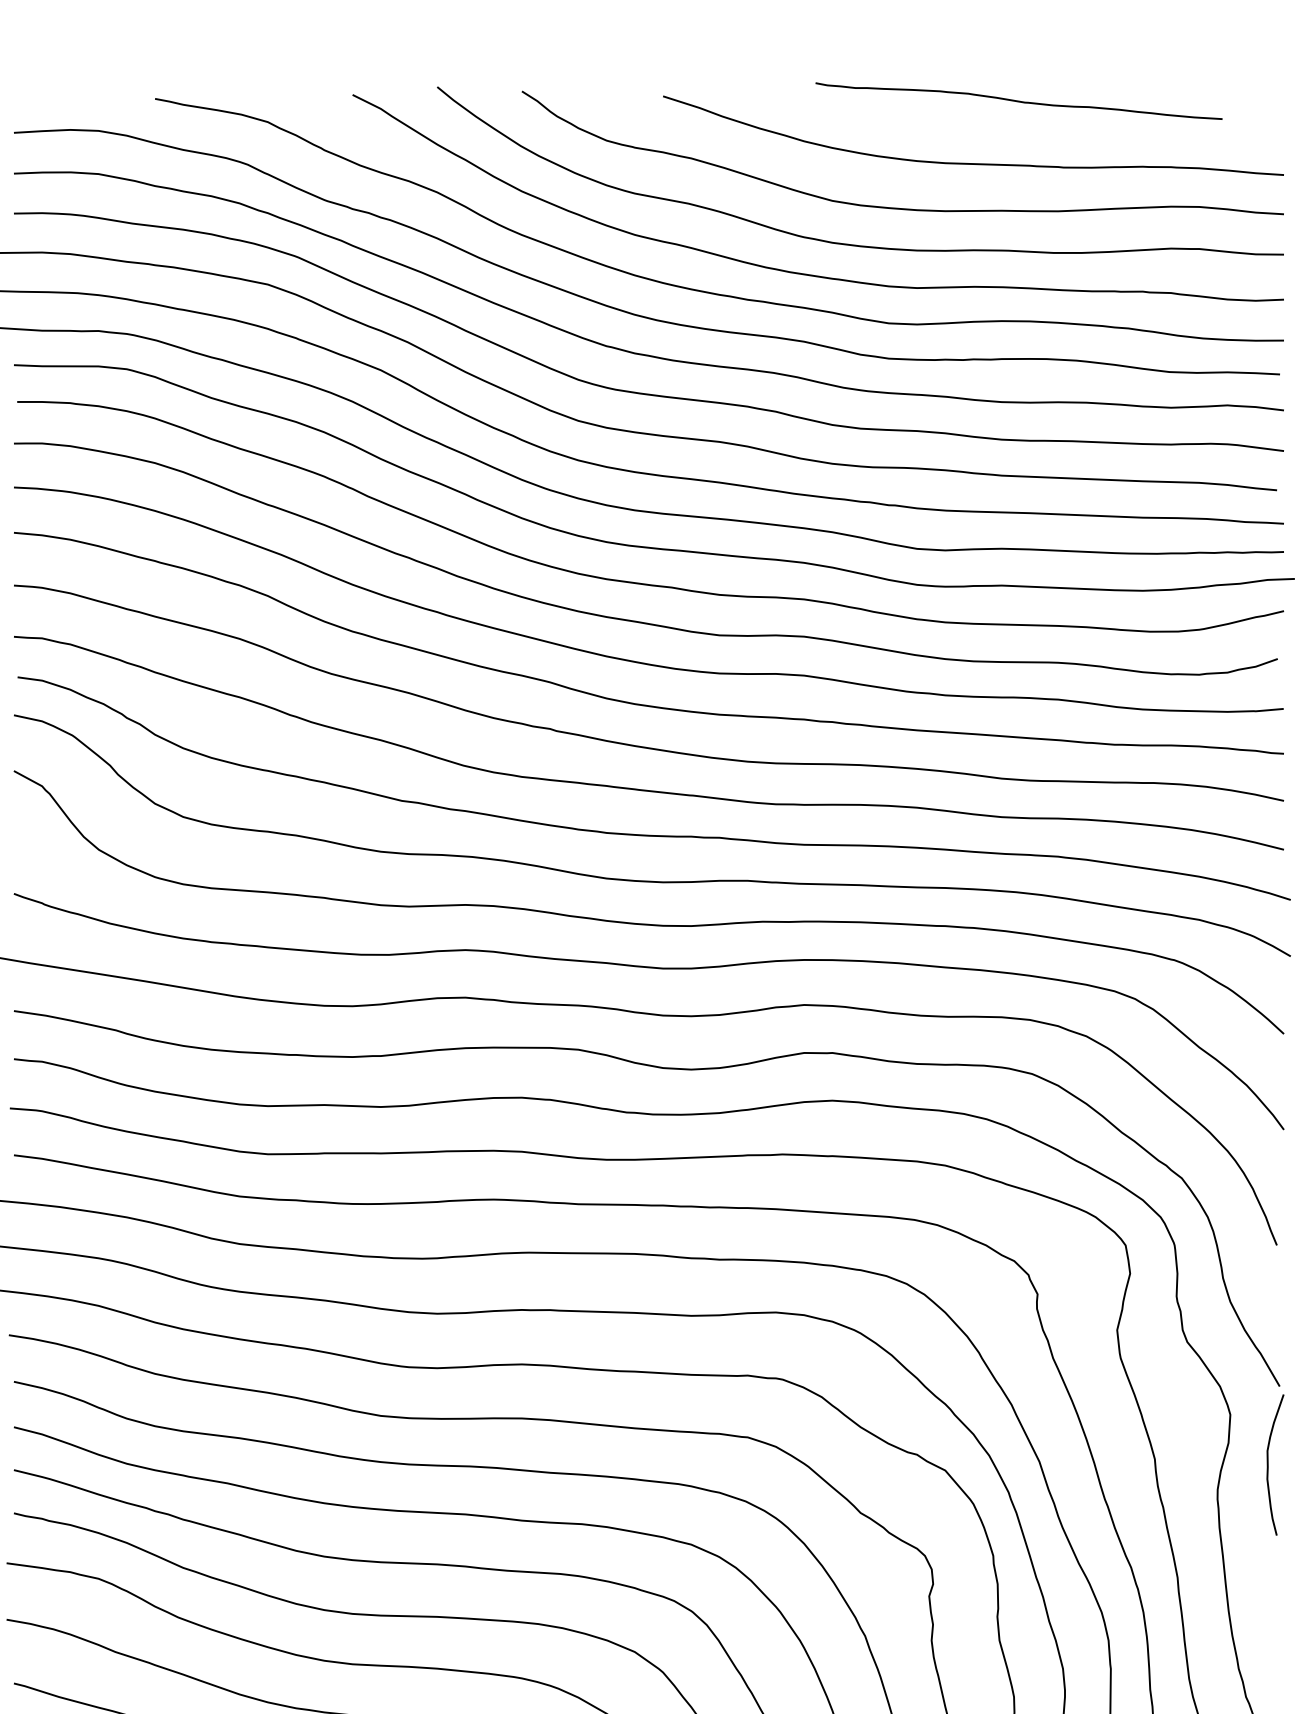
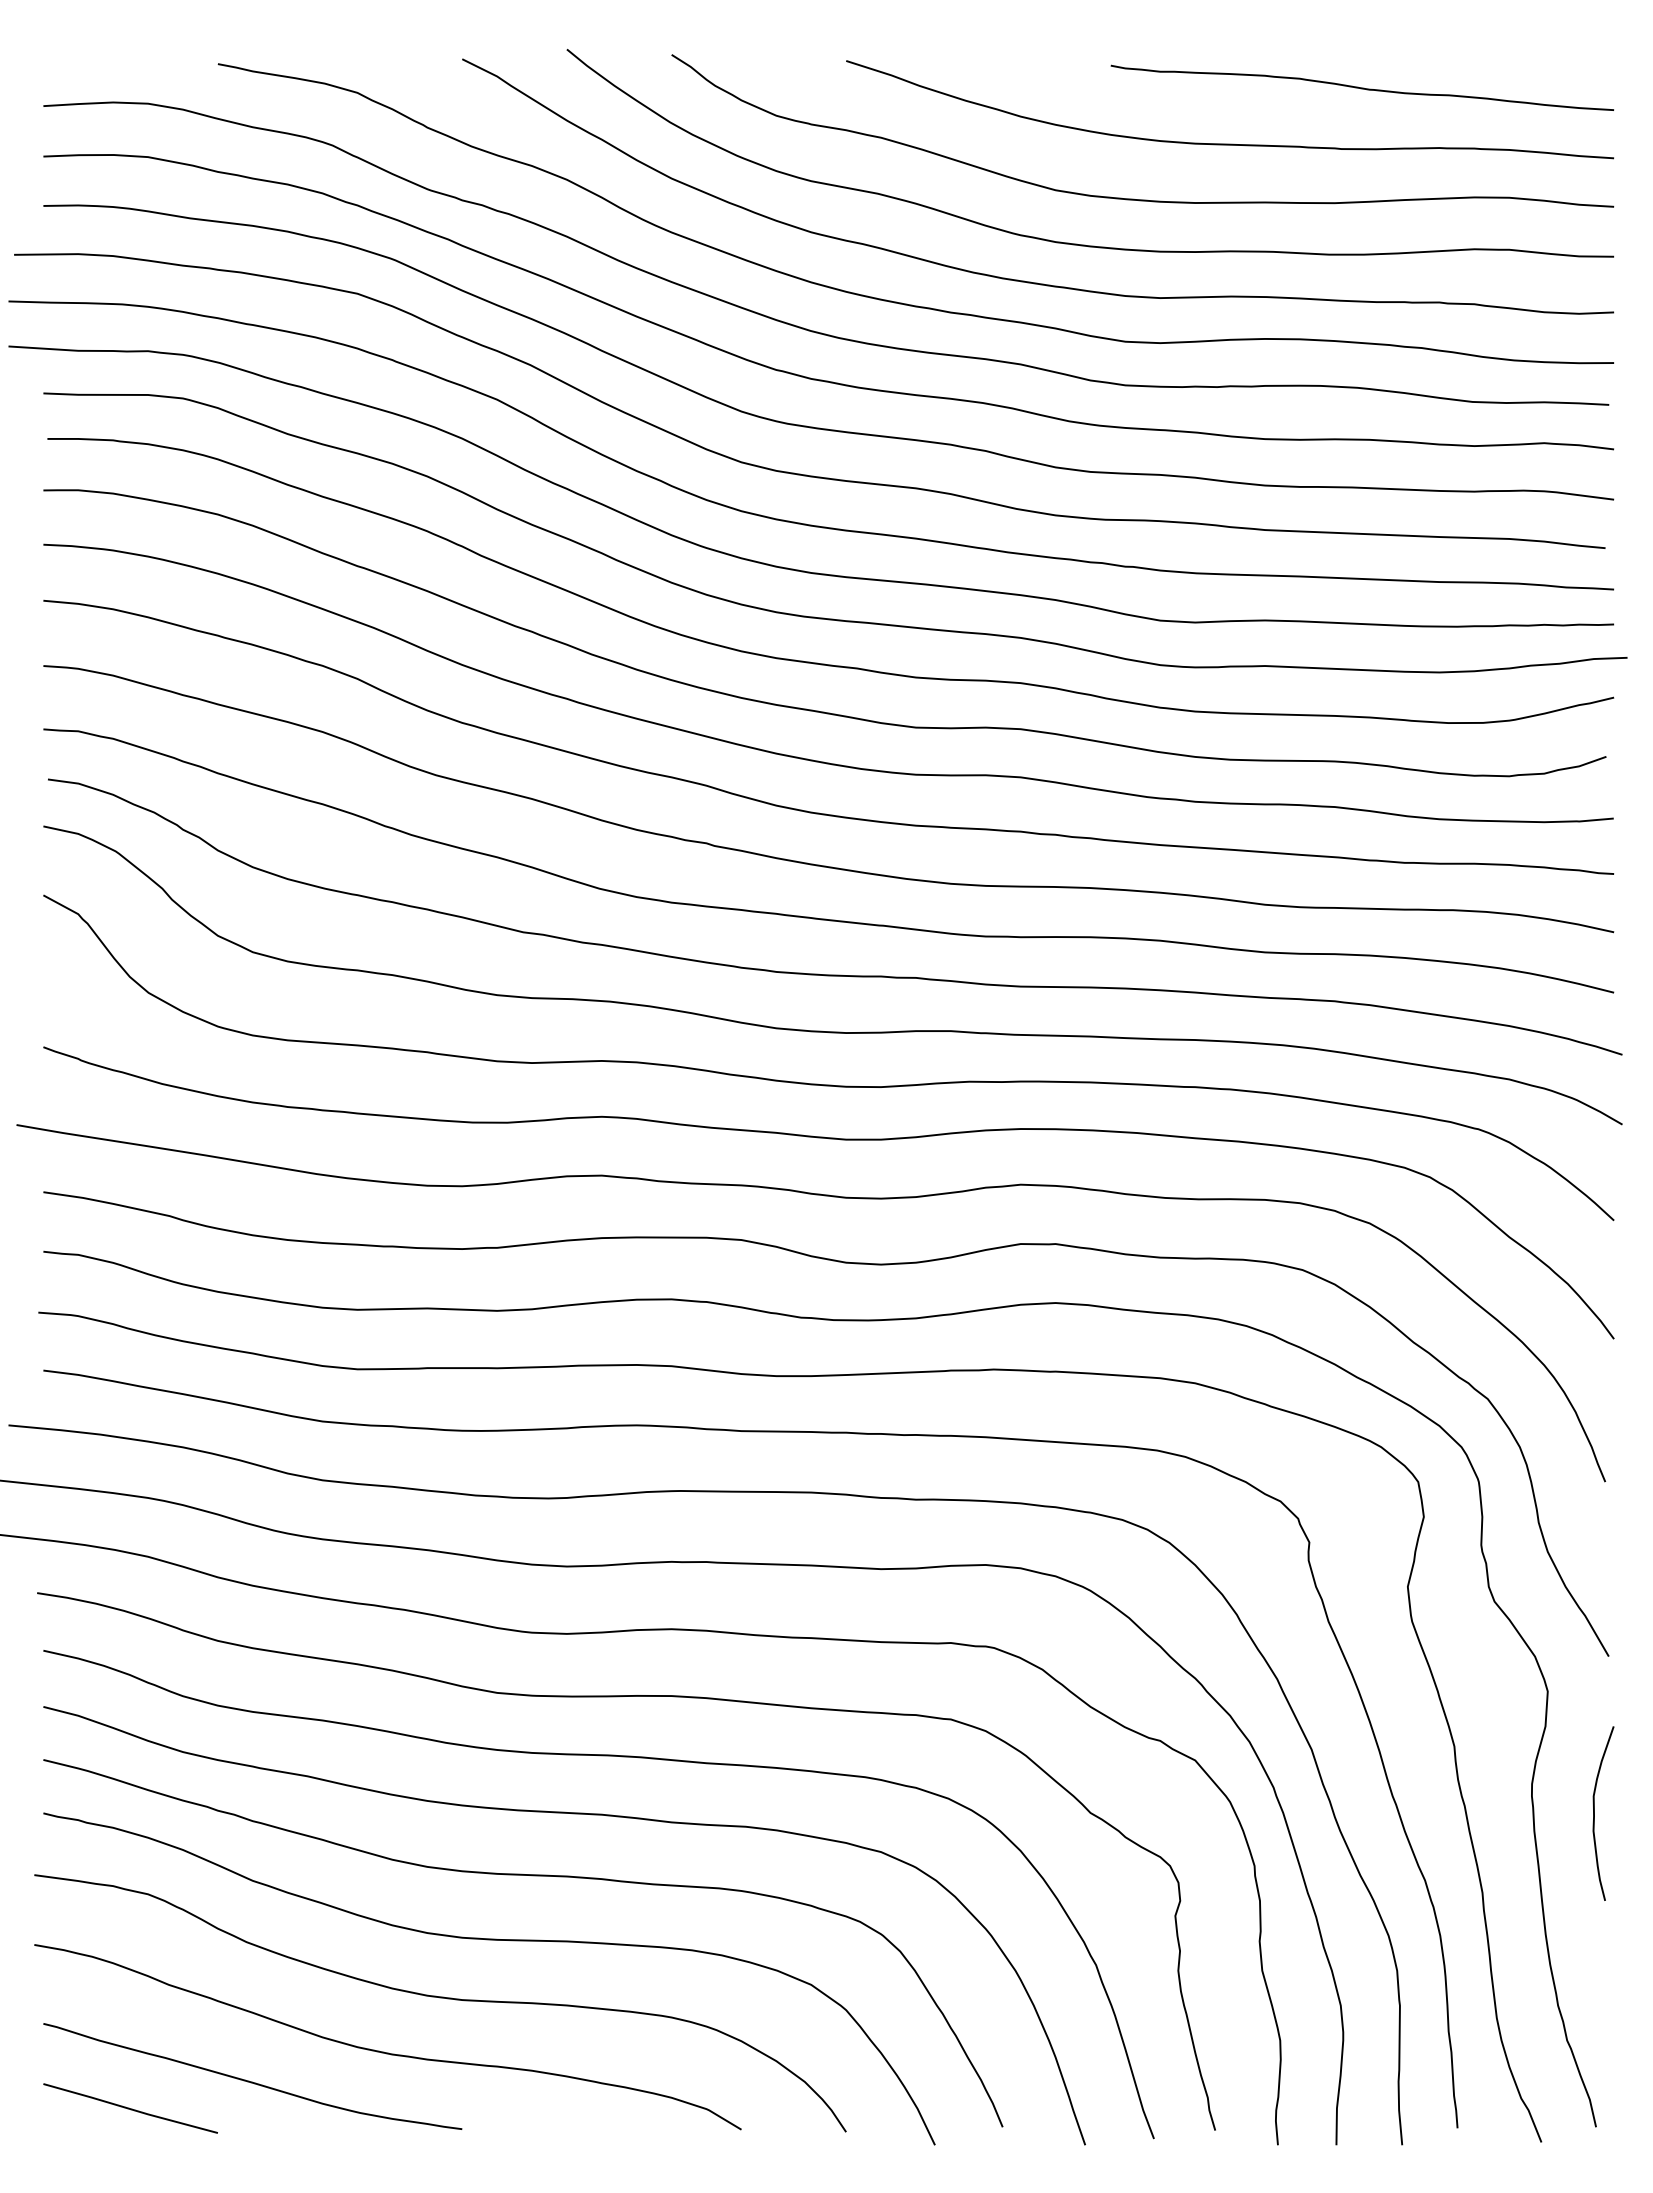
curve: (1019, 100) -> (1362, 87), moved
curve: (1268, 1464) -> (1594, 1813), moved

